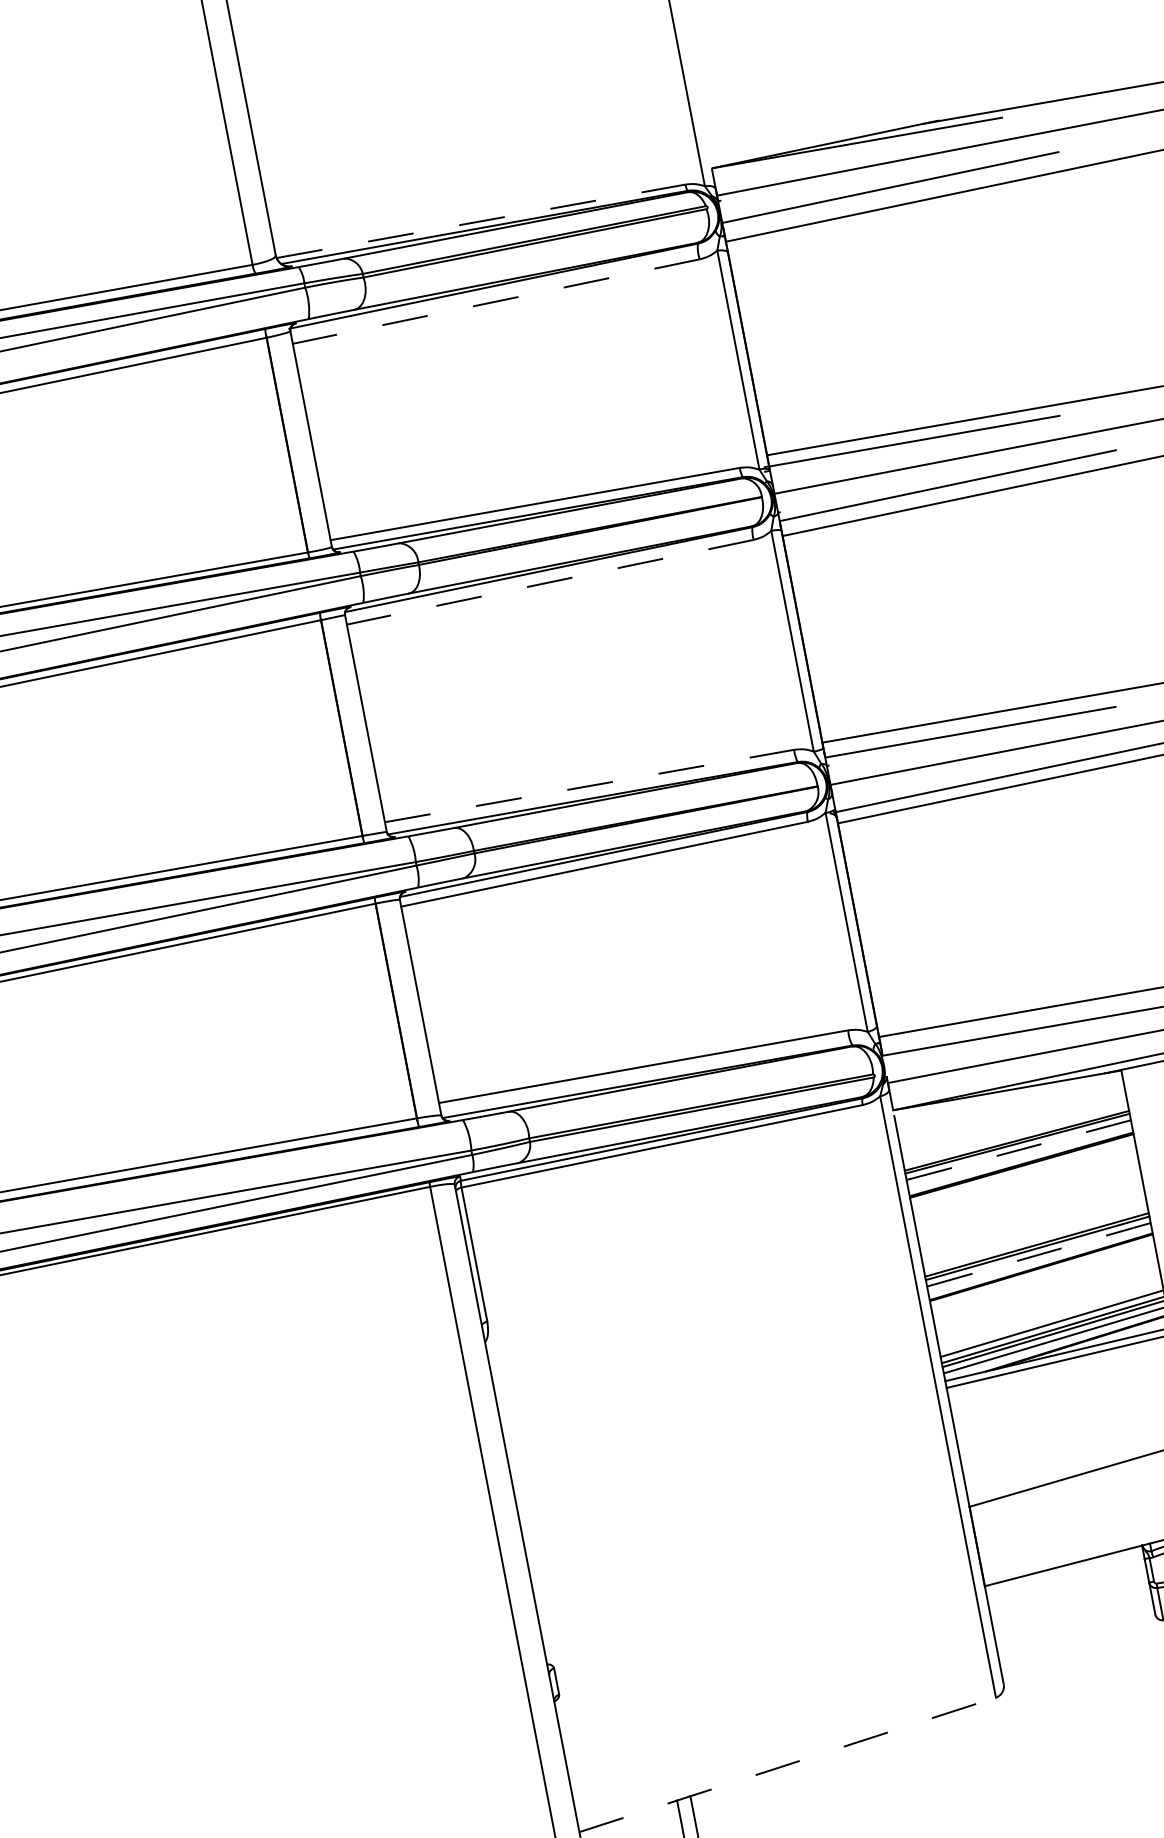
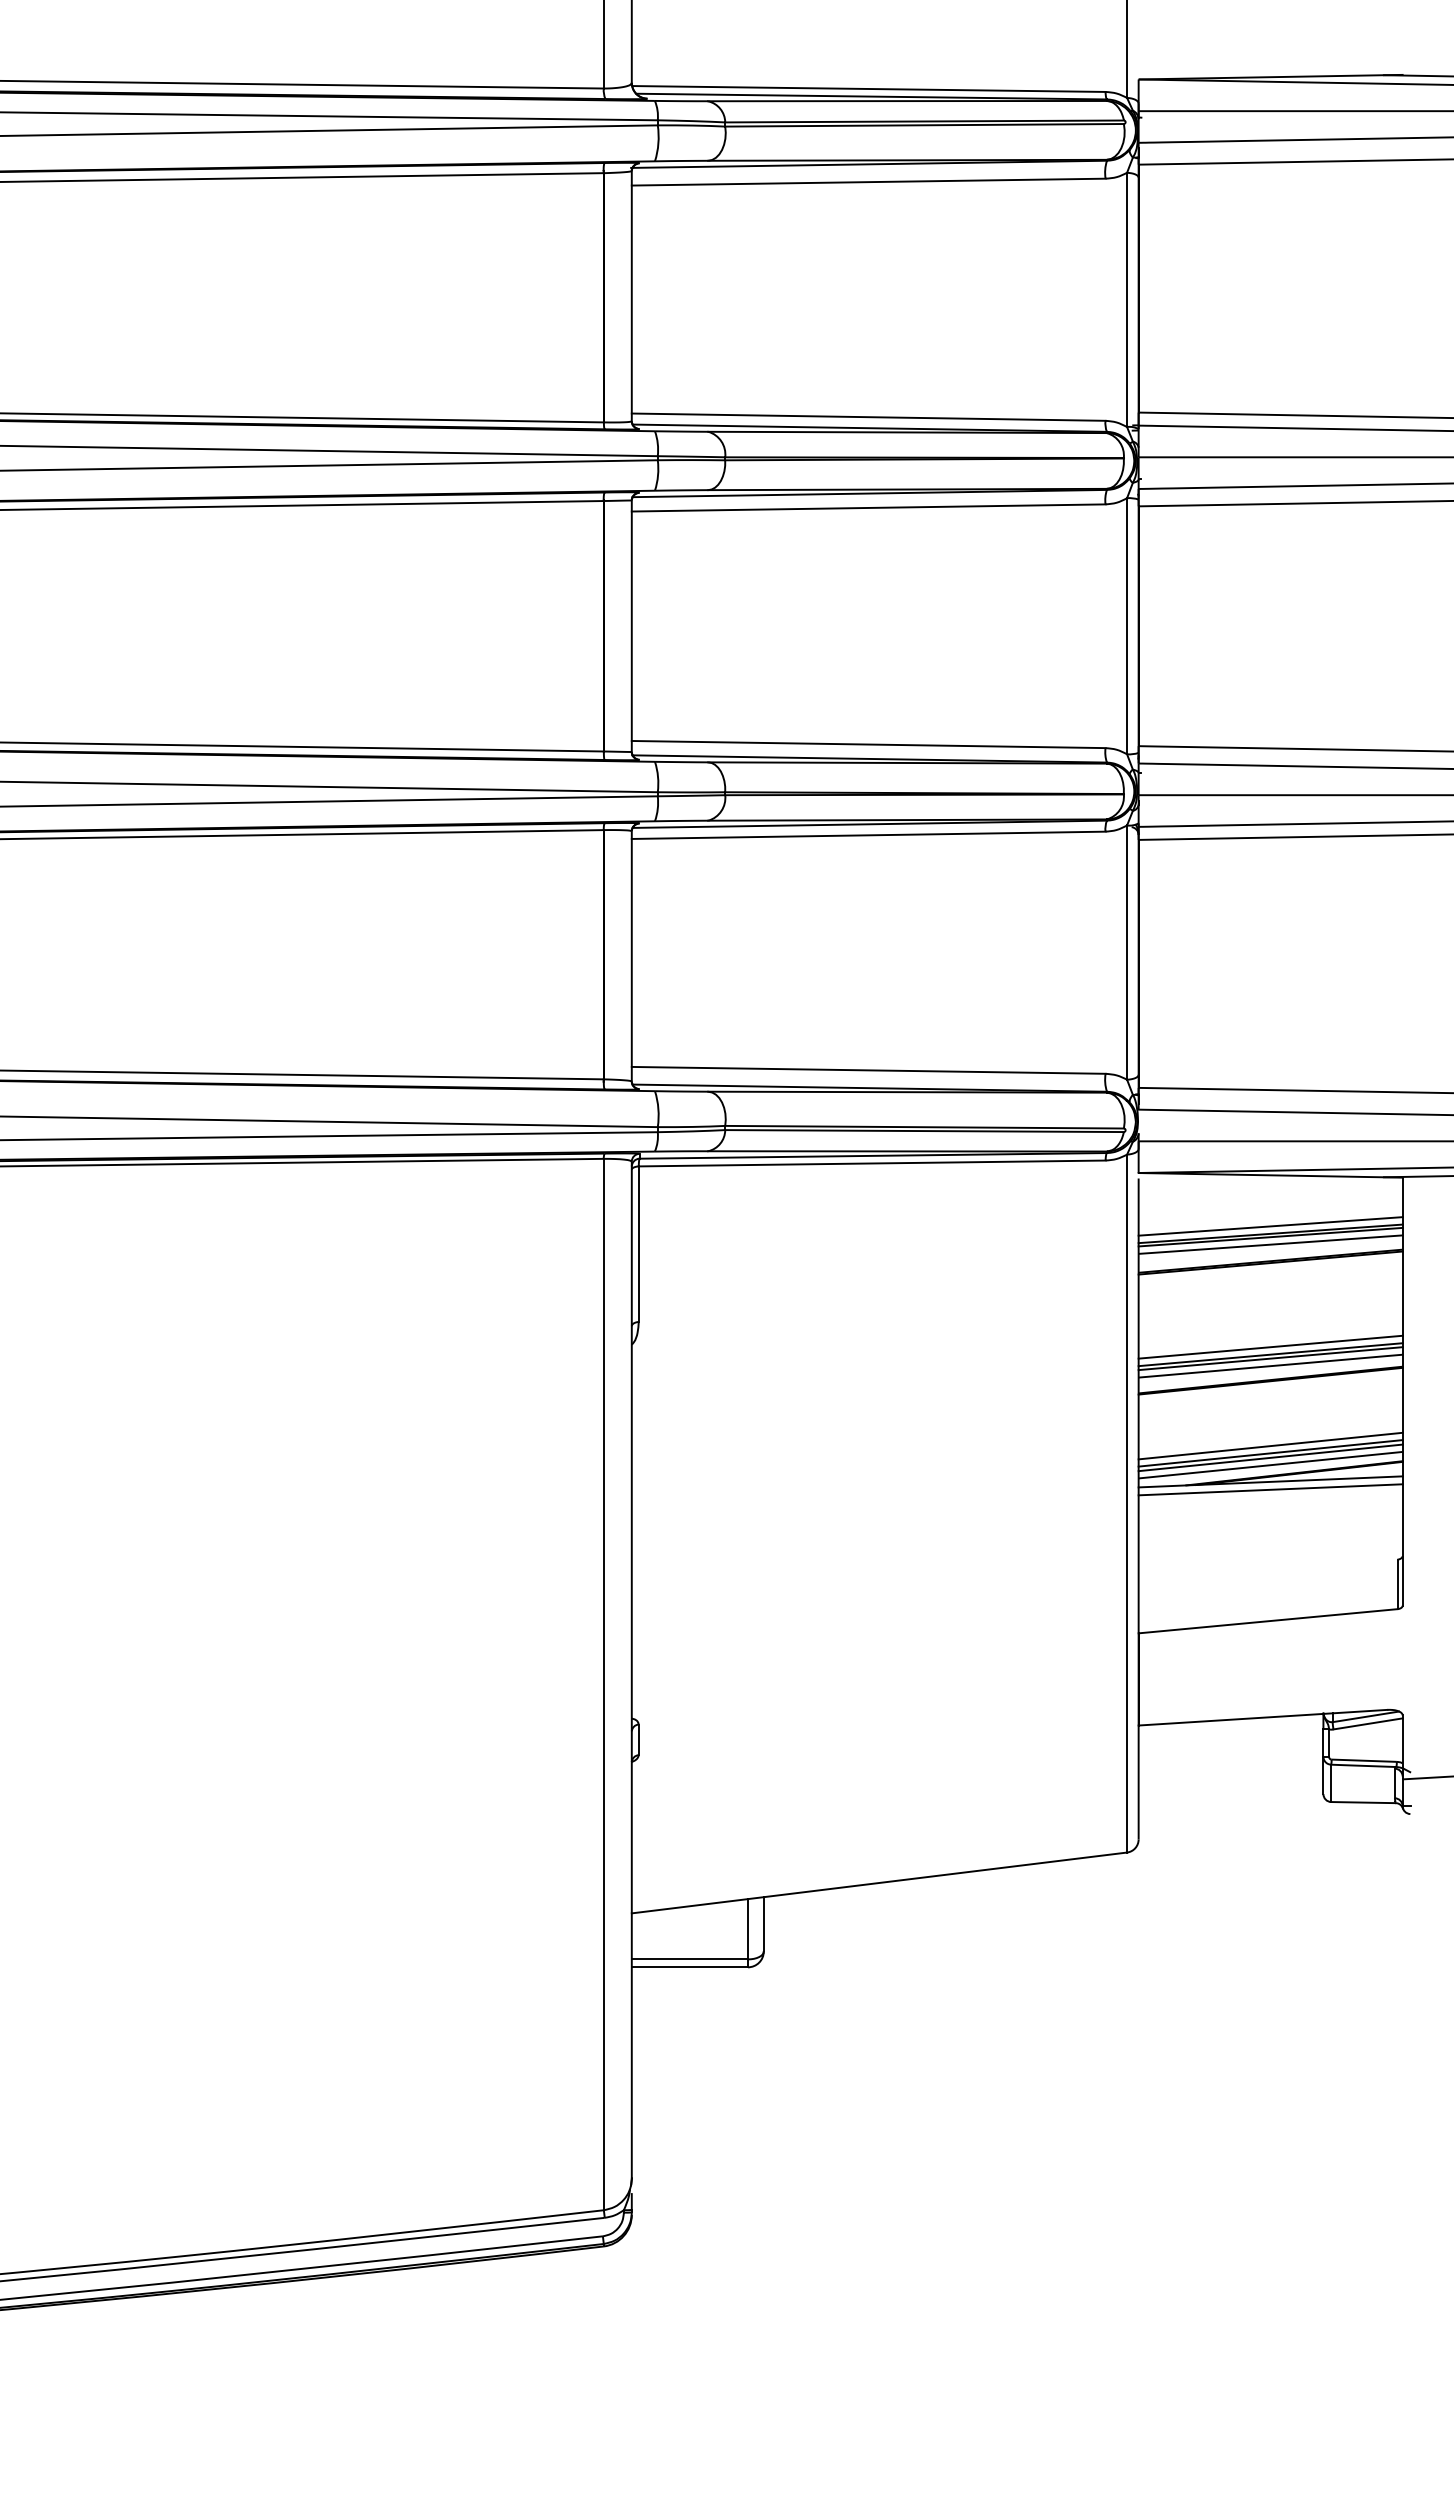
line: (480, 221) -> (868, 89), dashed -> solid
line: (496, 301) -> (868, 182), dashed -> solid
line: (550, 581) -> (868, 507), dashed -> solid
line: (589, 786) -> (868, 744), dashed -> solid
line: (1015, 1134) -> (1270, 1226), added
line: (1018, 1150) -> (1270, 1244), dashed -> solid
line: (1035, 1237) -> (1270, 1346), added
line: (1038, 1255) -> (1269, 1366), dashed -> solid
line: (787, 1764) -> (879, 1882), dashed -> solid

